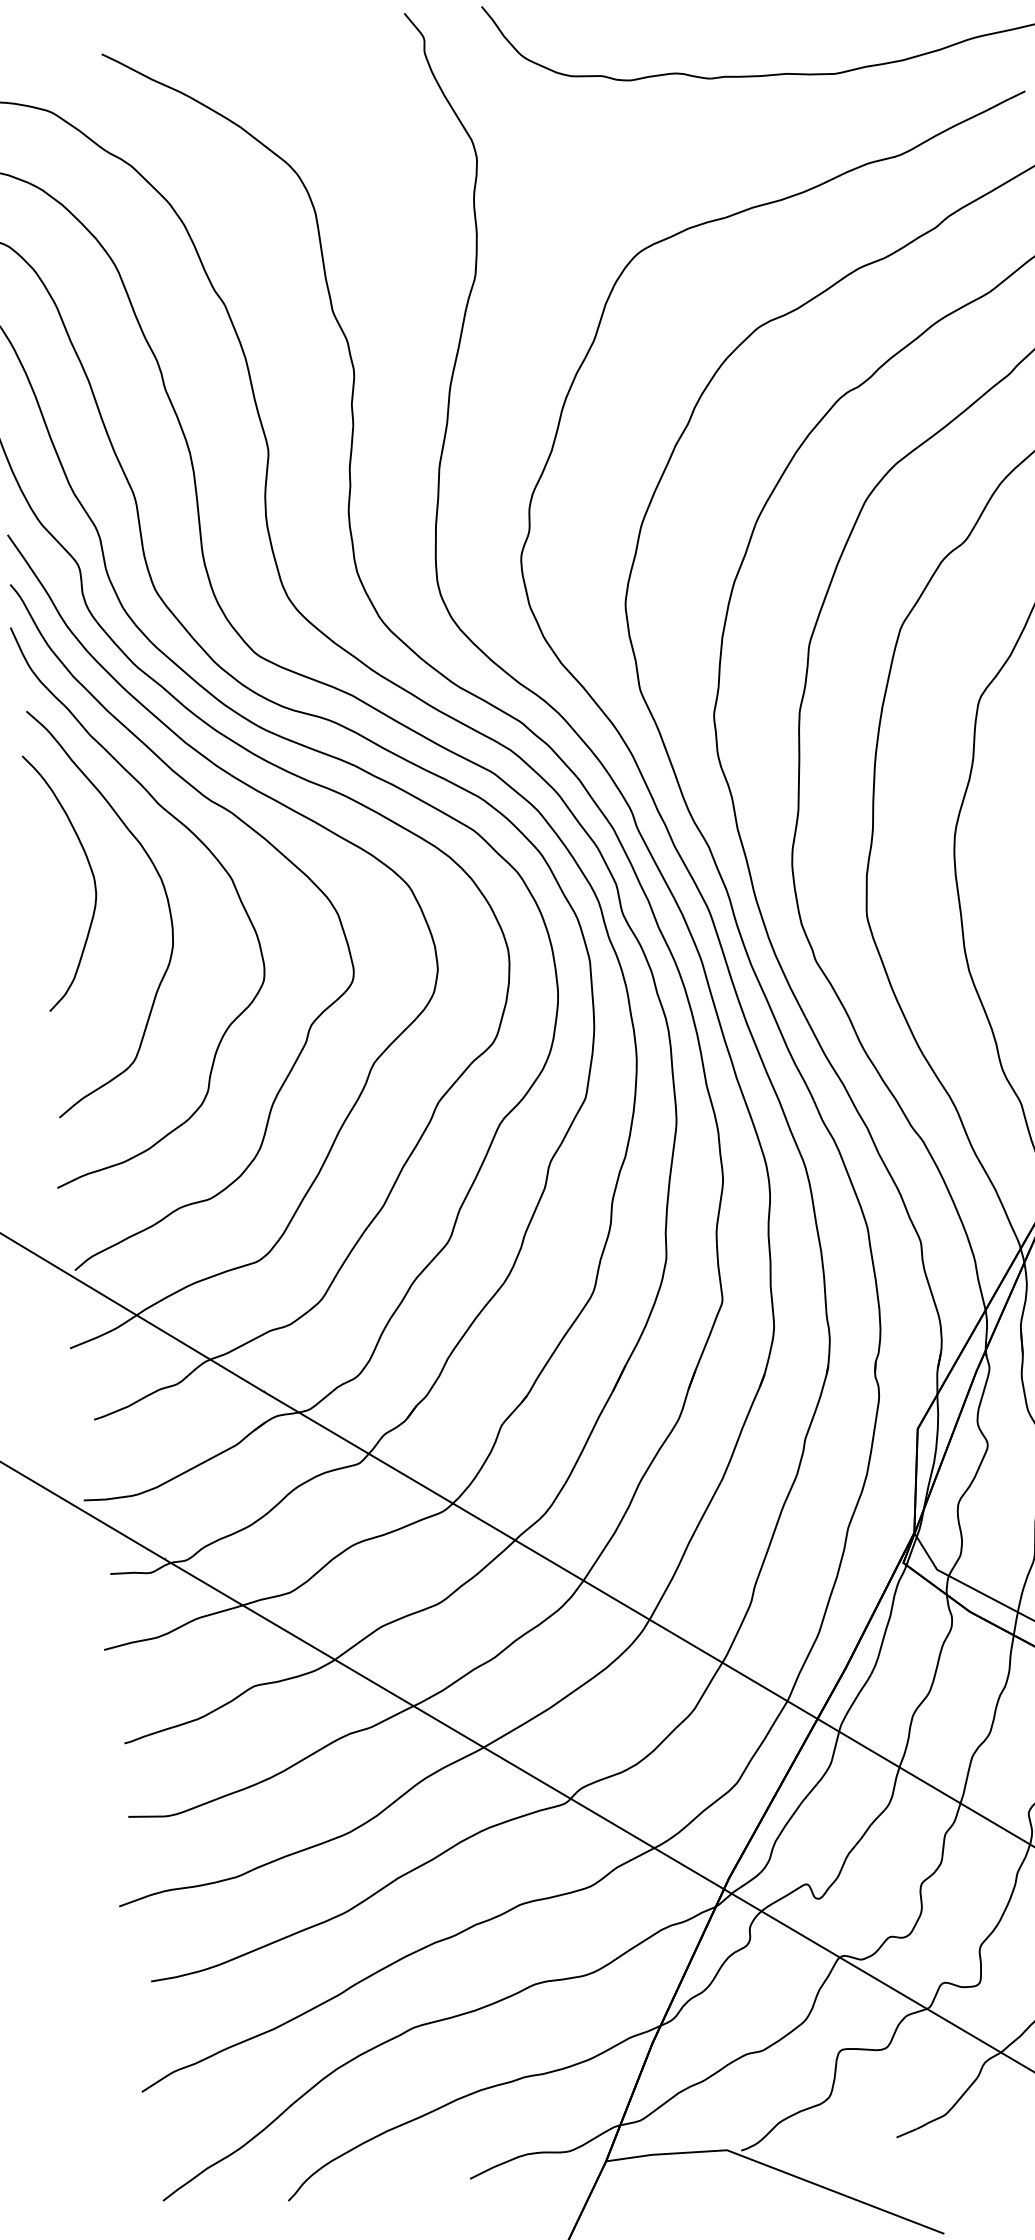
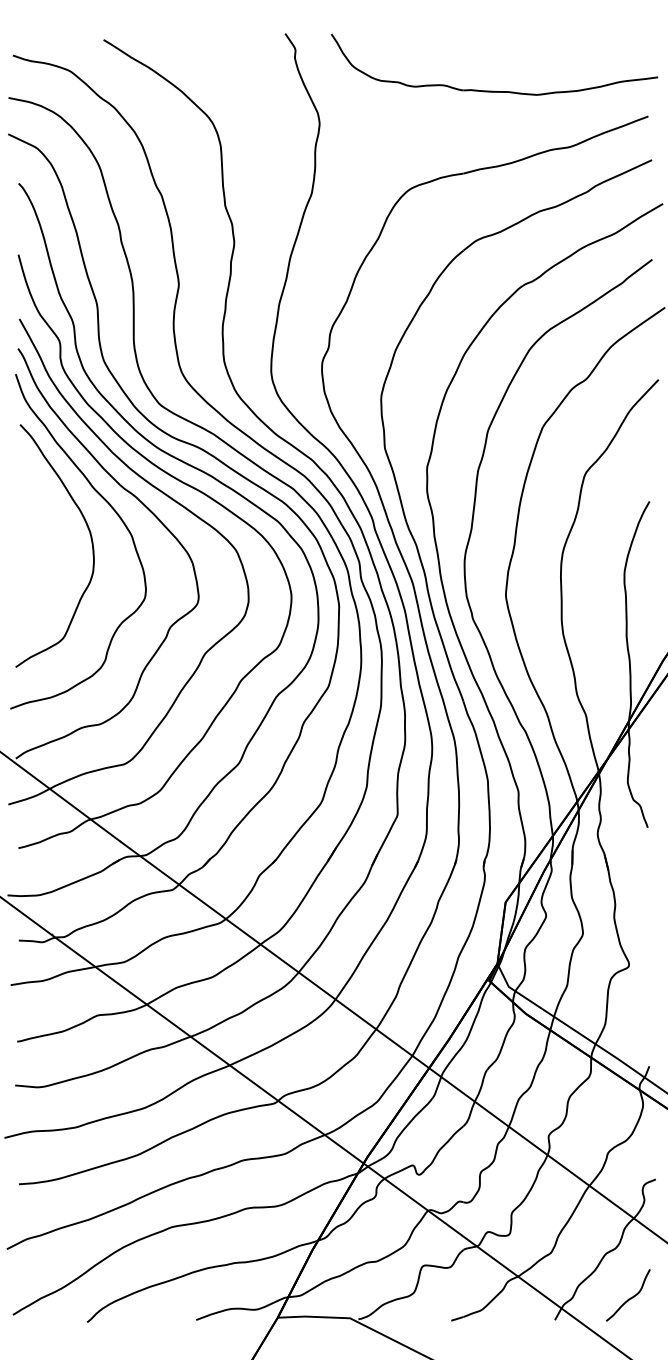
curve: (90, 871) -> (48, 523), removed

